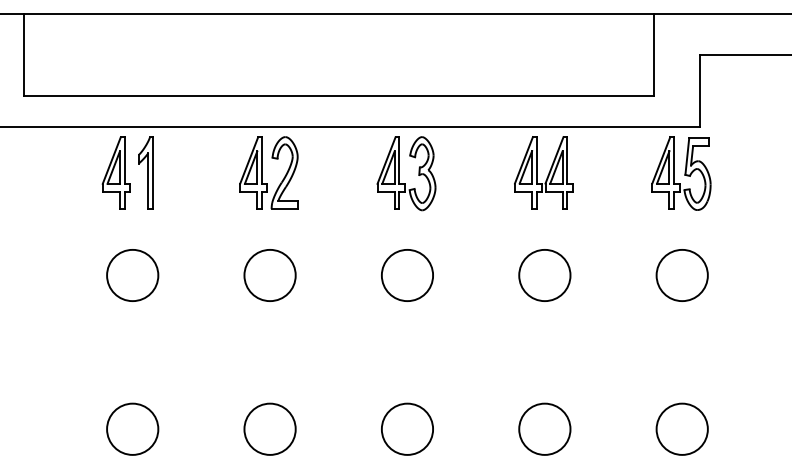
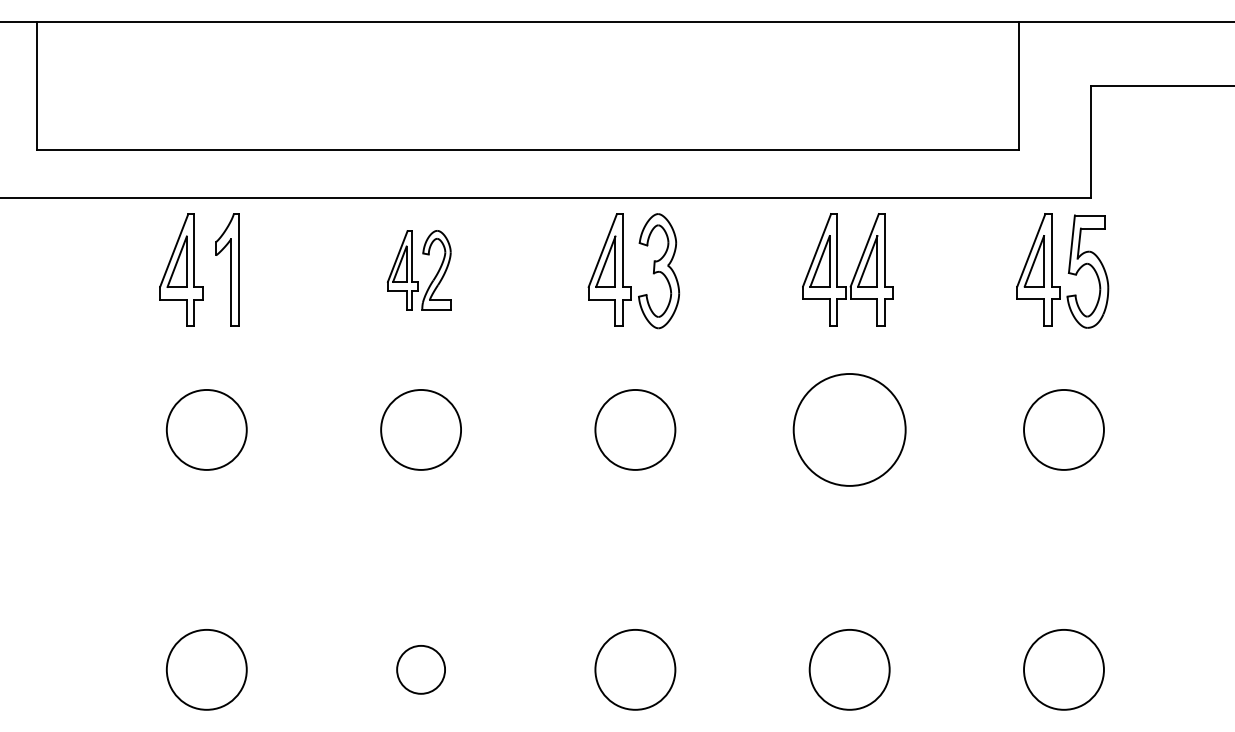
part: (268, 172) -> (418, 269), size x0.7
circle: (544, 275) -> (849, 429), size x1.4
circle: (269, 428) -> (420, 668), size x0.6

